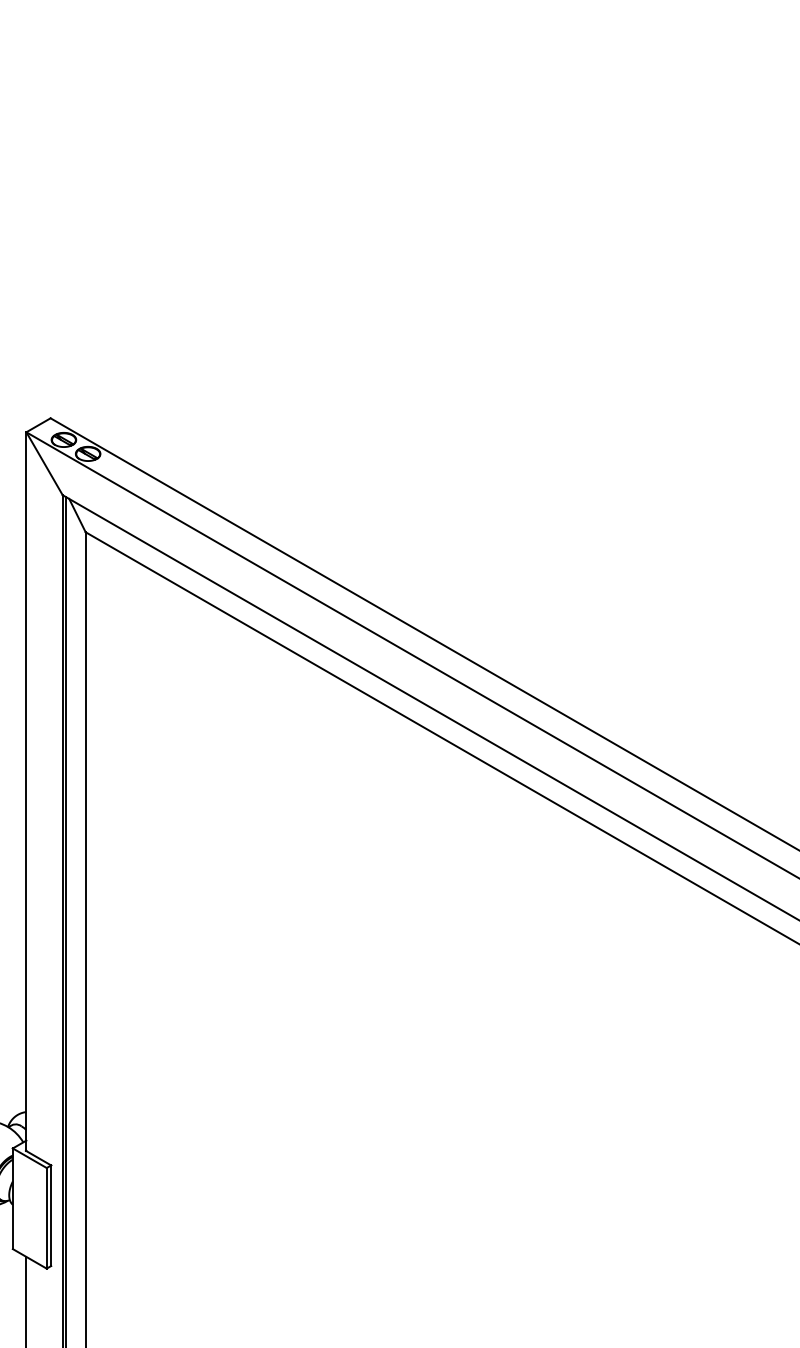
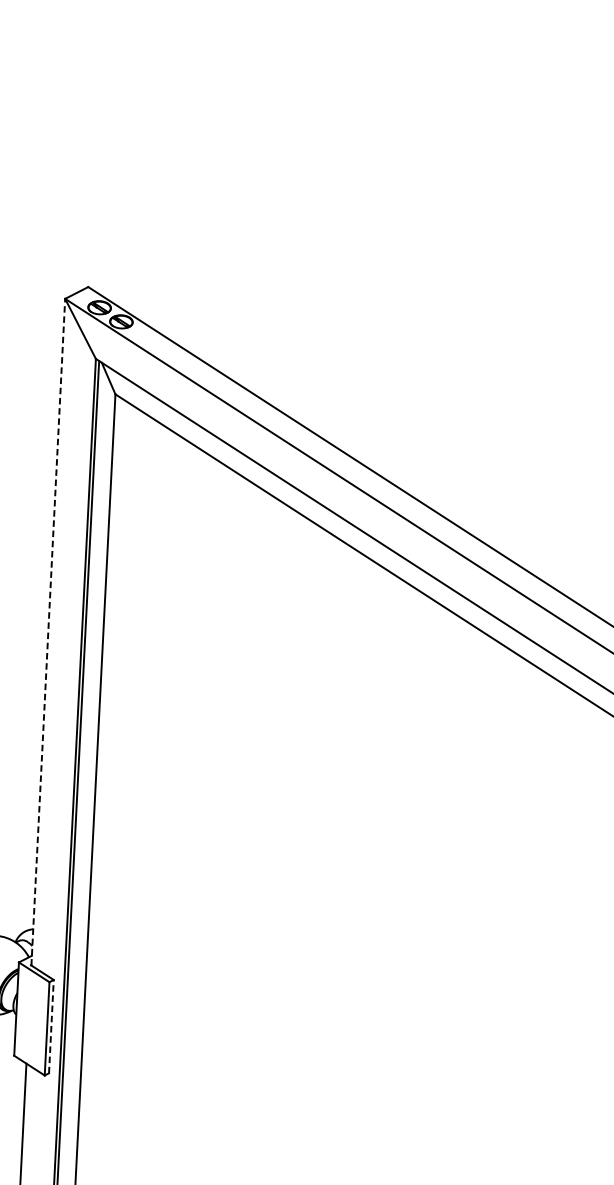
line: (26, 791) -> (48, 632), solid -> dashed
line: (51, 1215) -> (51, 1026), solid -> dashed

